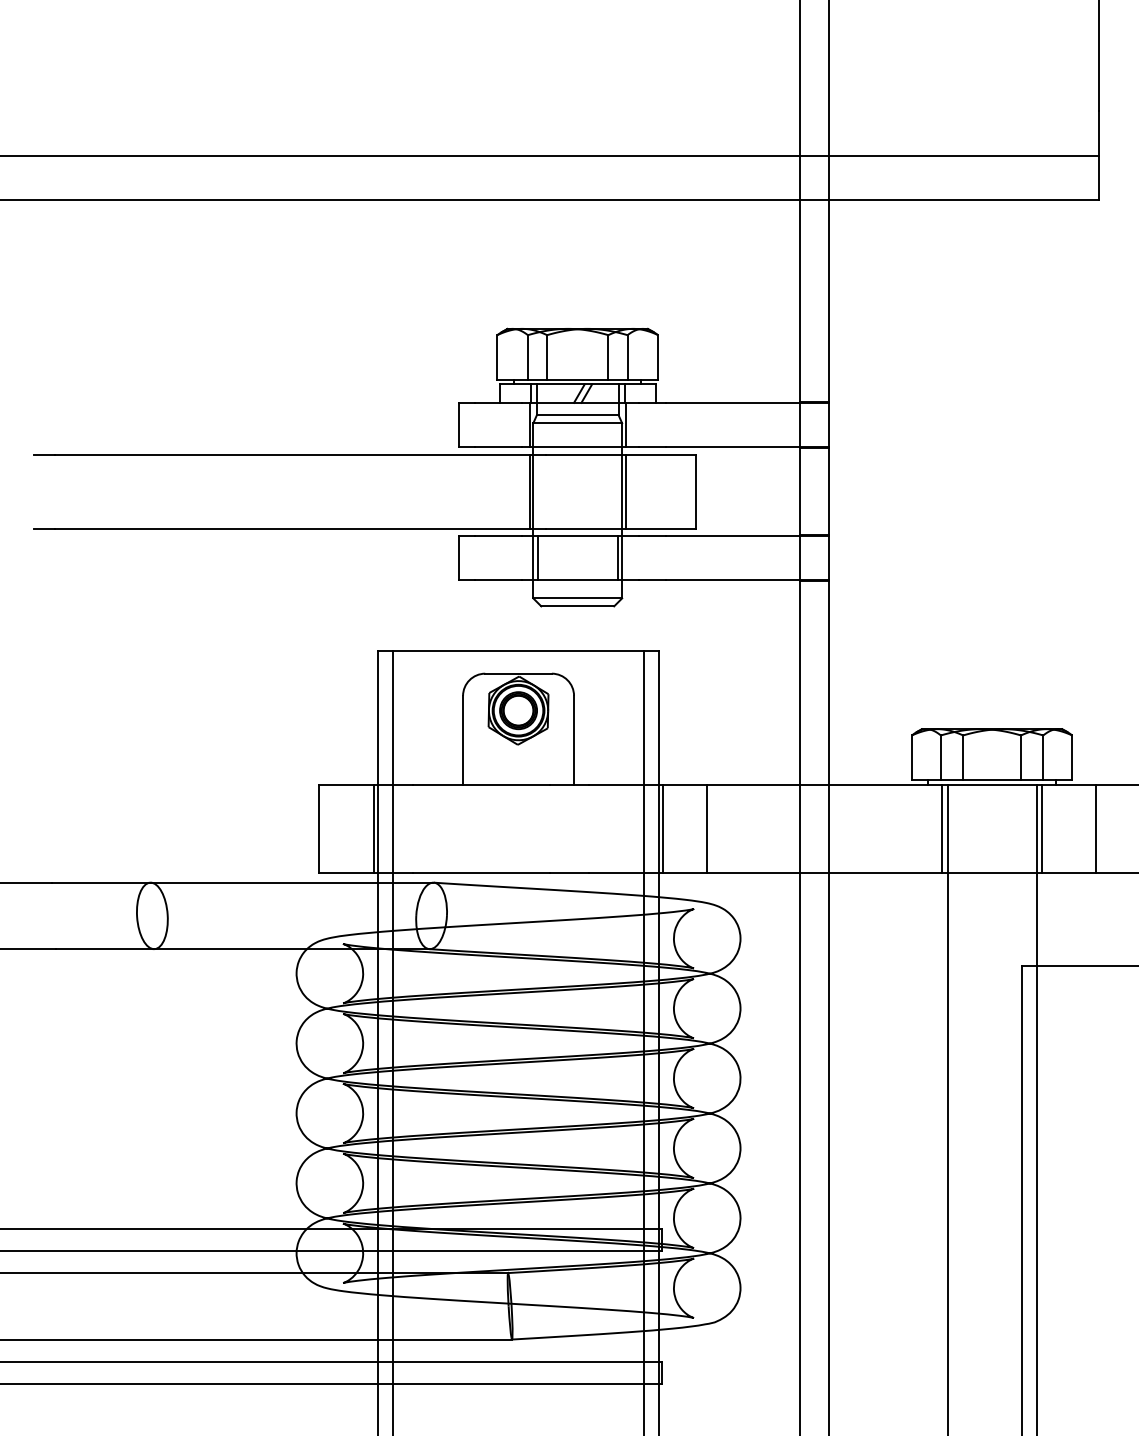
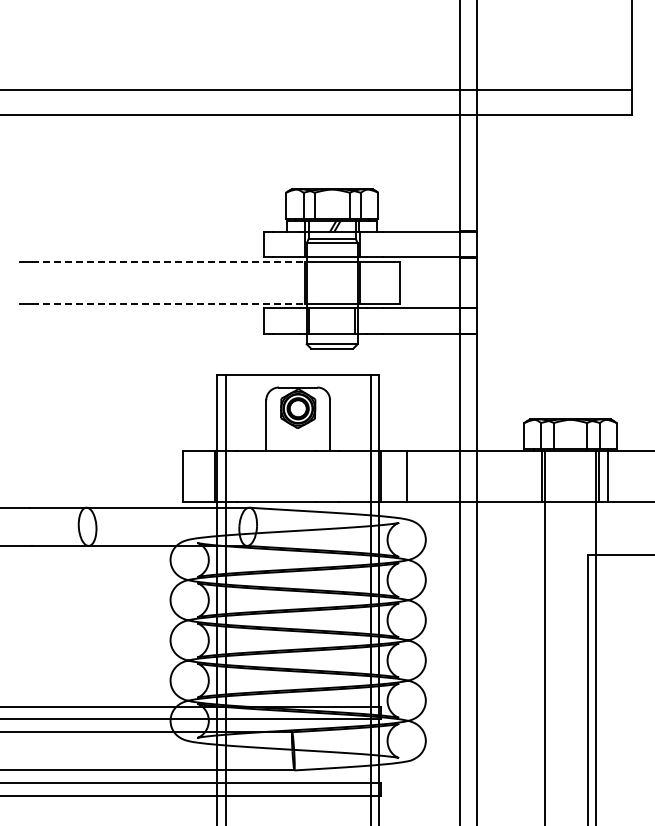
line: (301, 454) -> (173, 261), solid -> dashed
line: (299, 529) -> (172, 304), solid -> dashed
line: (1096, 828) -> (608, 476), moved

